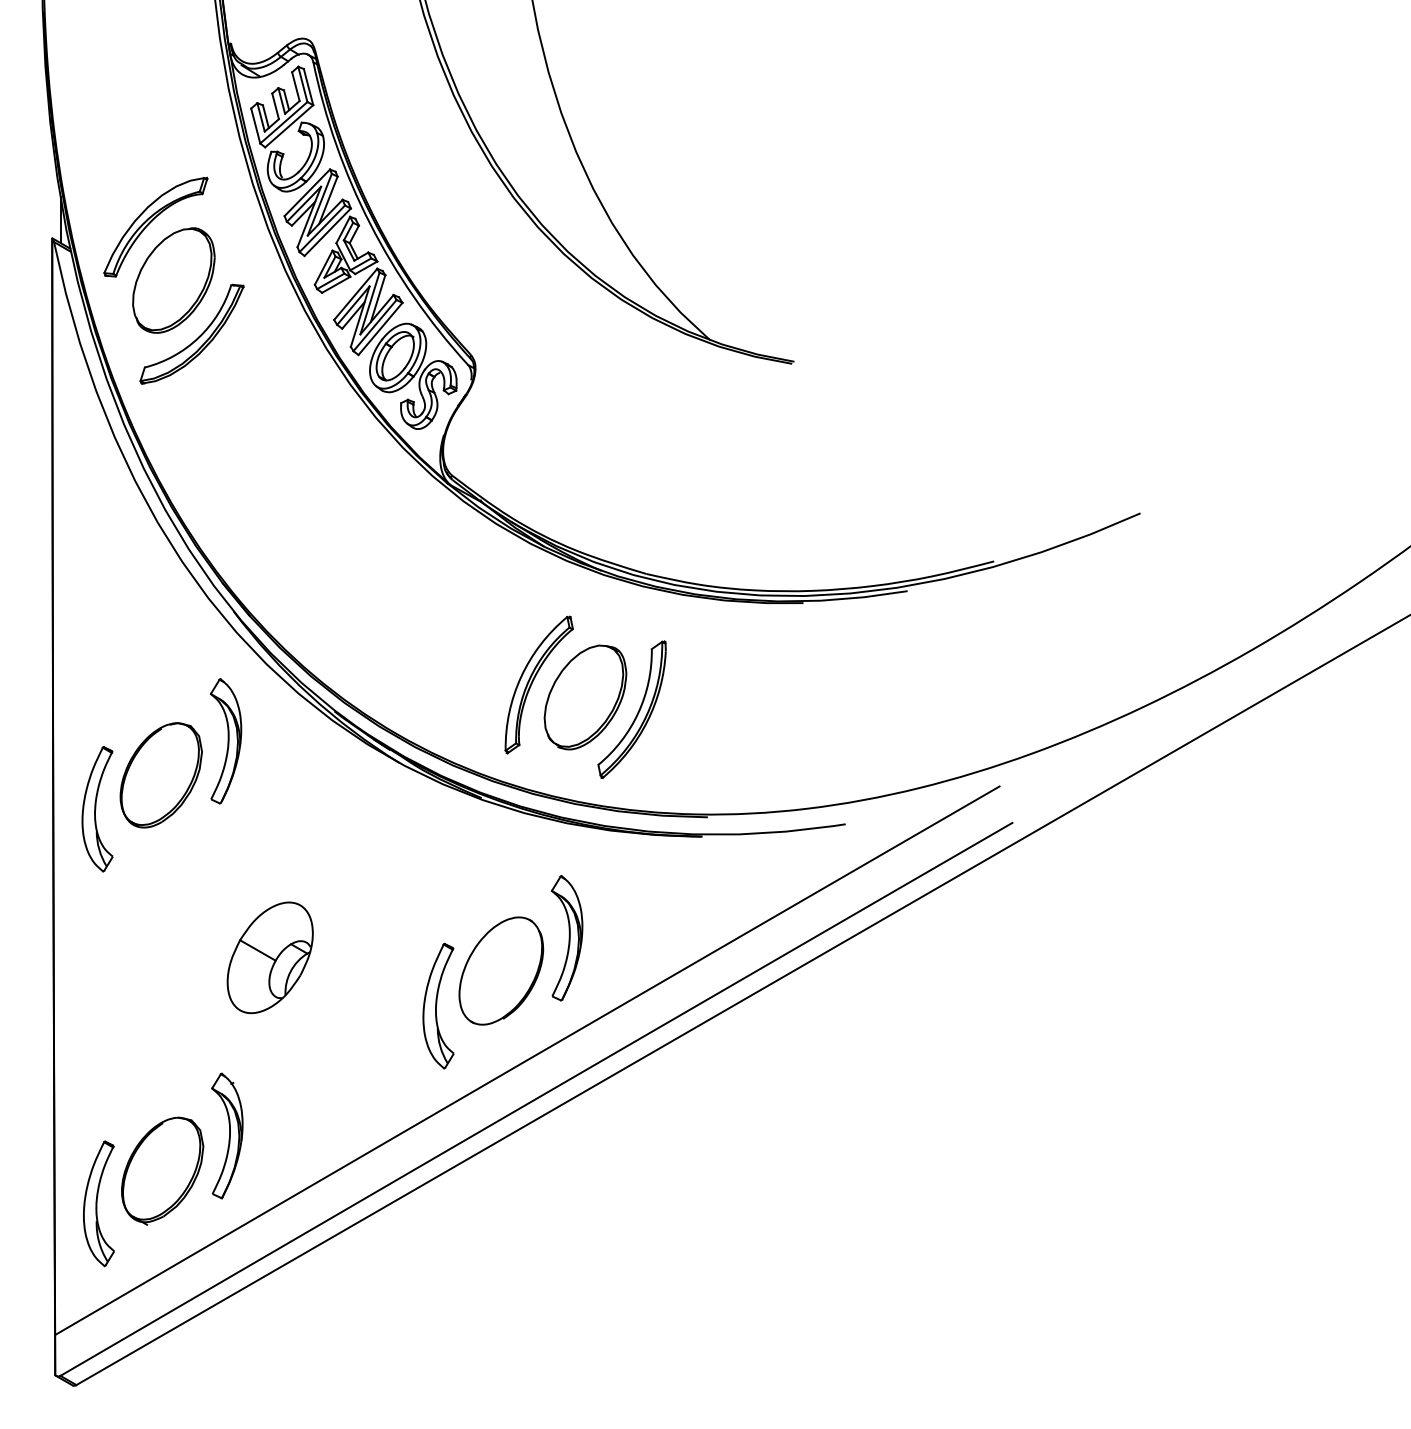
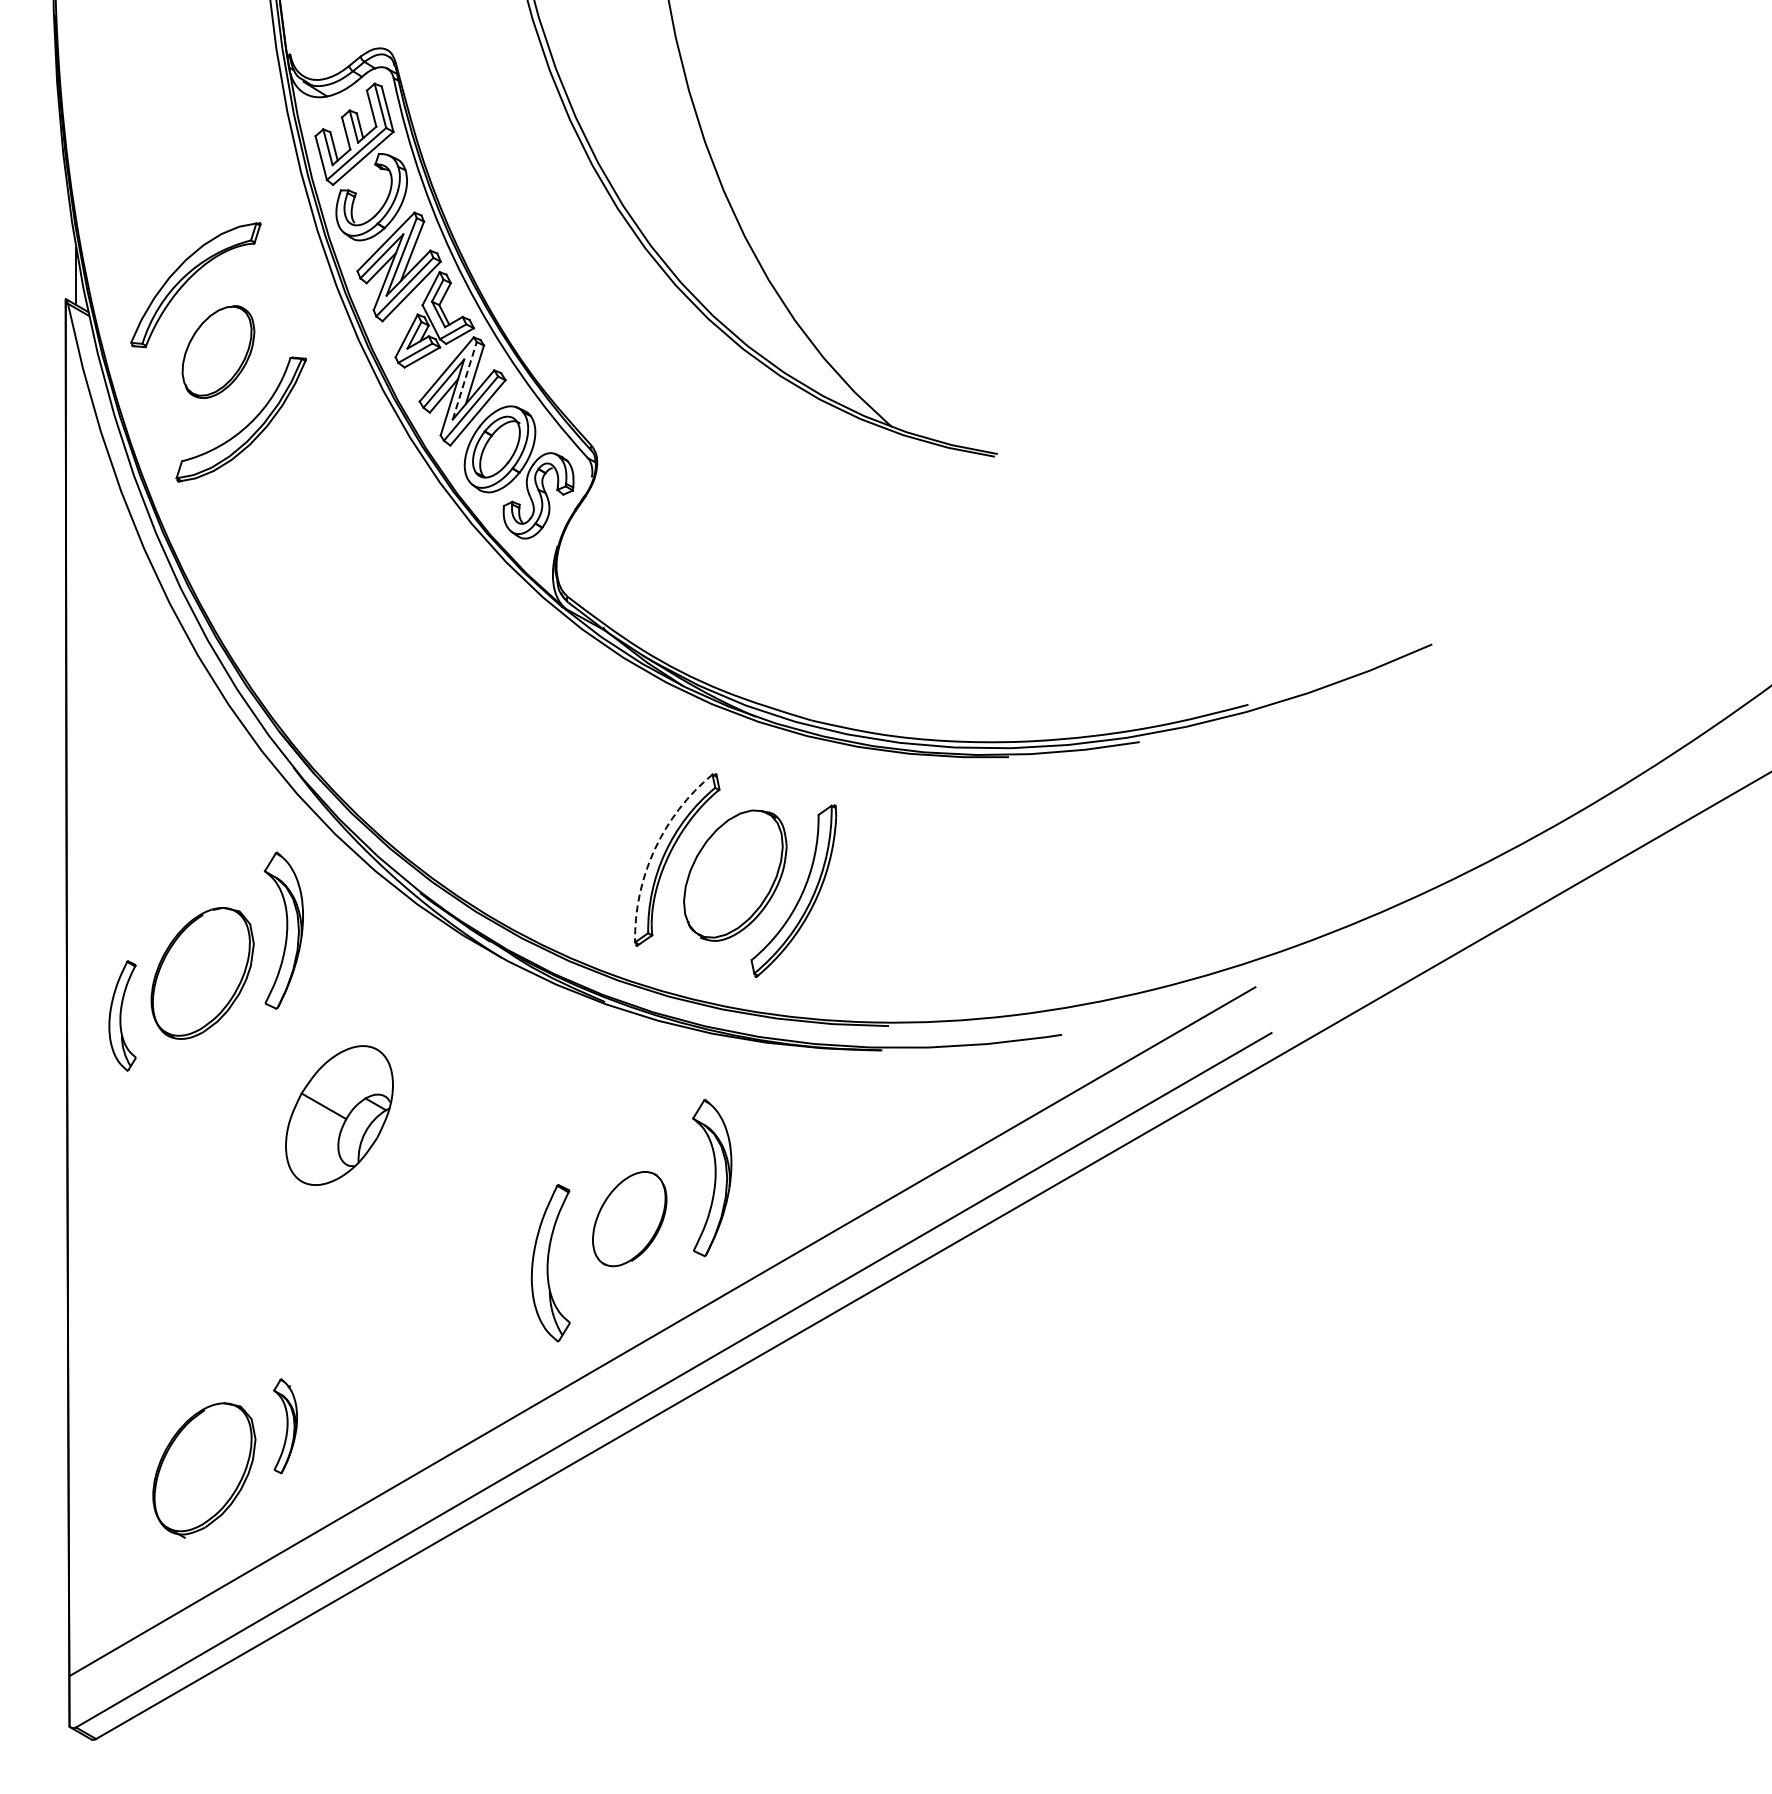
part: (173, 280) -> (218, 351), size x0.7
line: (369, 303) -> (464, 380), solid -> dashed
arc: (521, 676) -> (654, 849), solid -> dashed
part: (97, 808) -> (122, 1015), size x0.7
part: (270, 957) -> (339, 1115), moved
part: (501, 970) -> (629, 1218), size x0.7
part: (227, 1136) -> (285, 1426), size x0.6
part: (99, 1203) -> (124, 1511), removed

